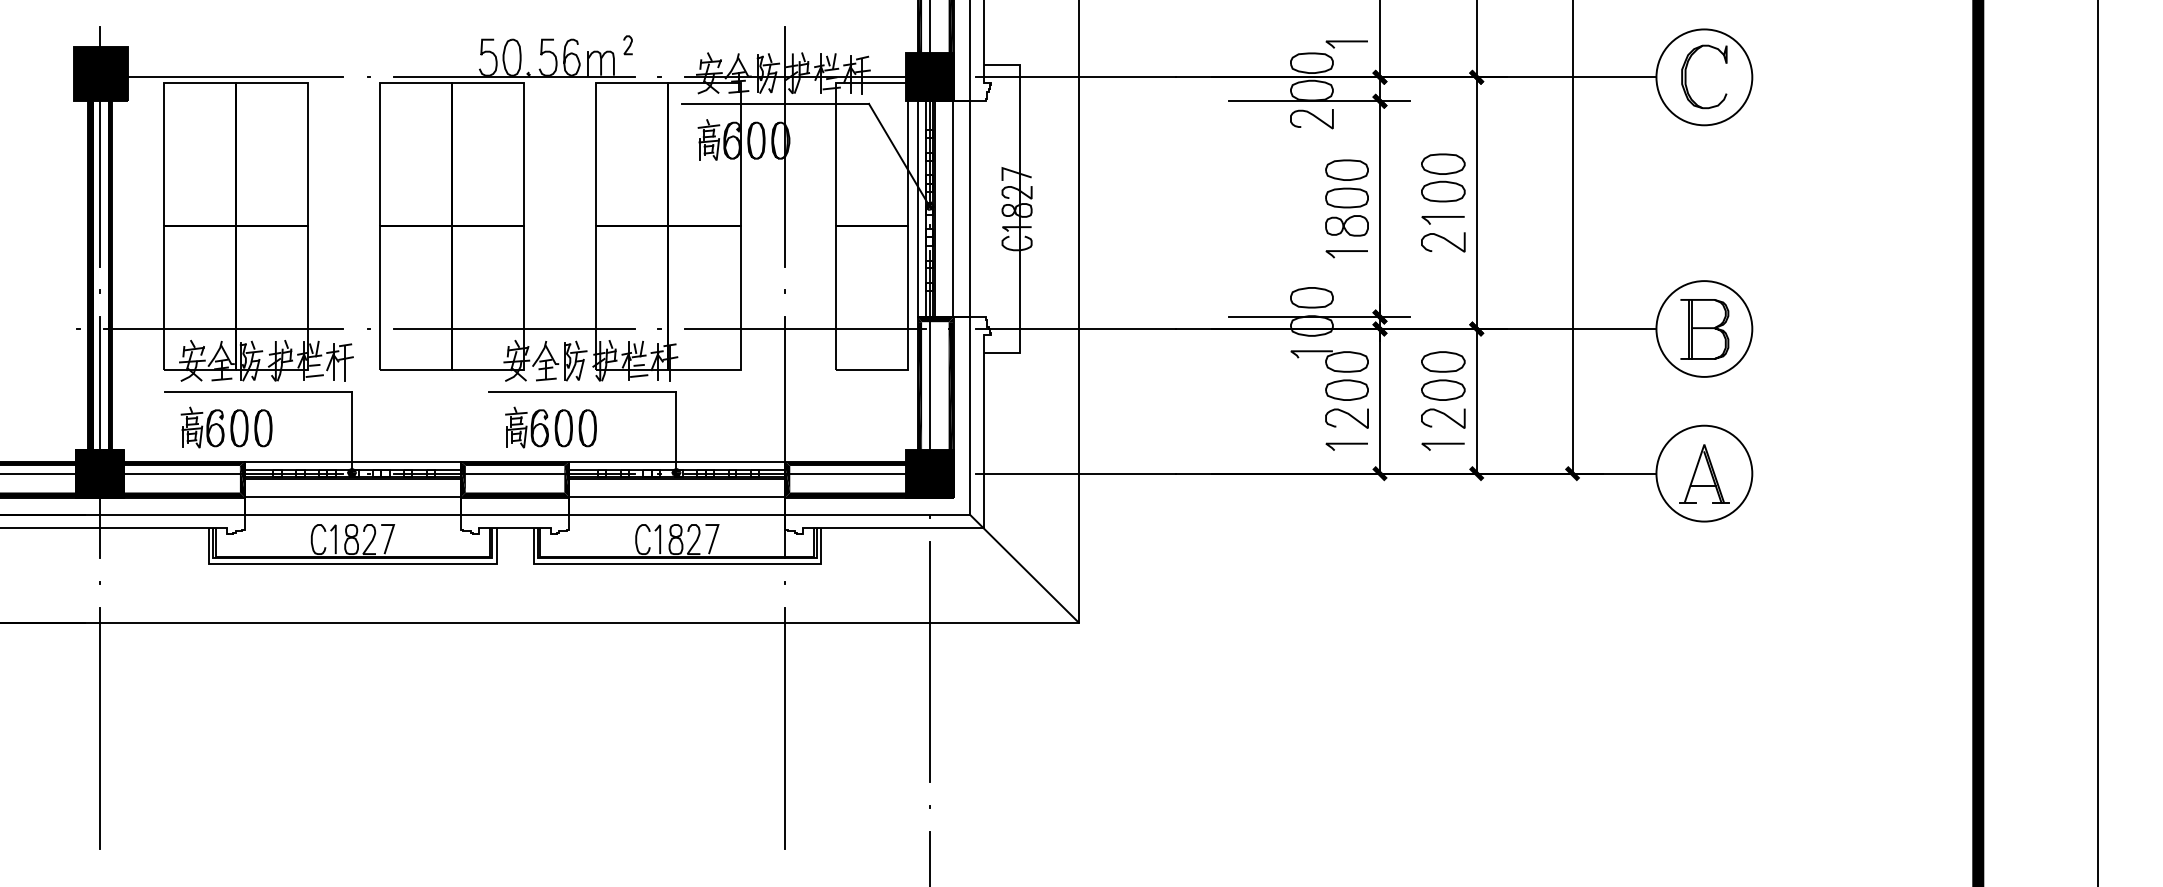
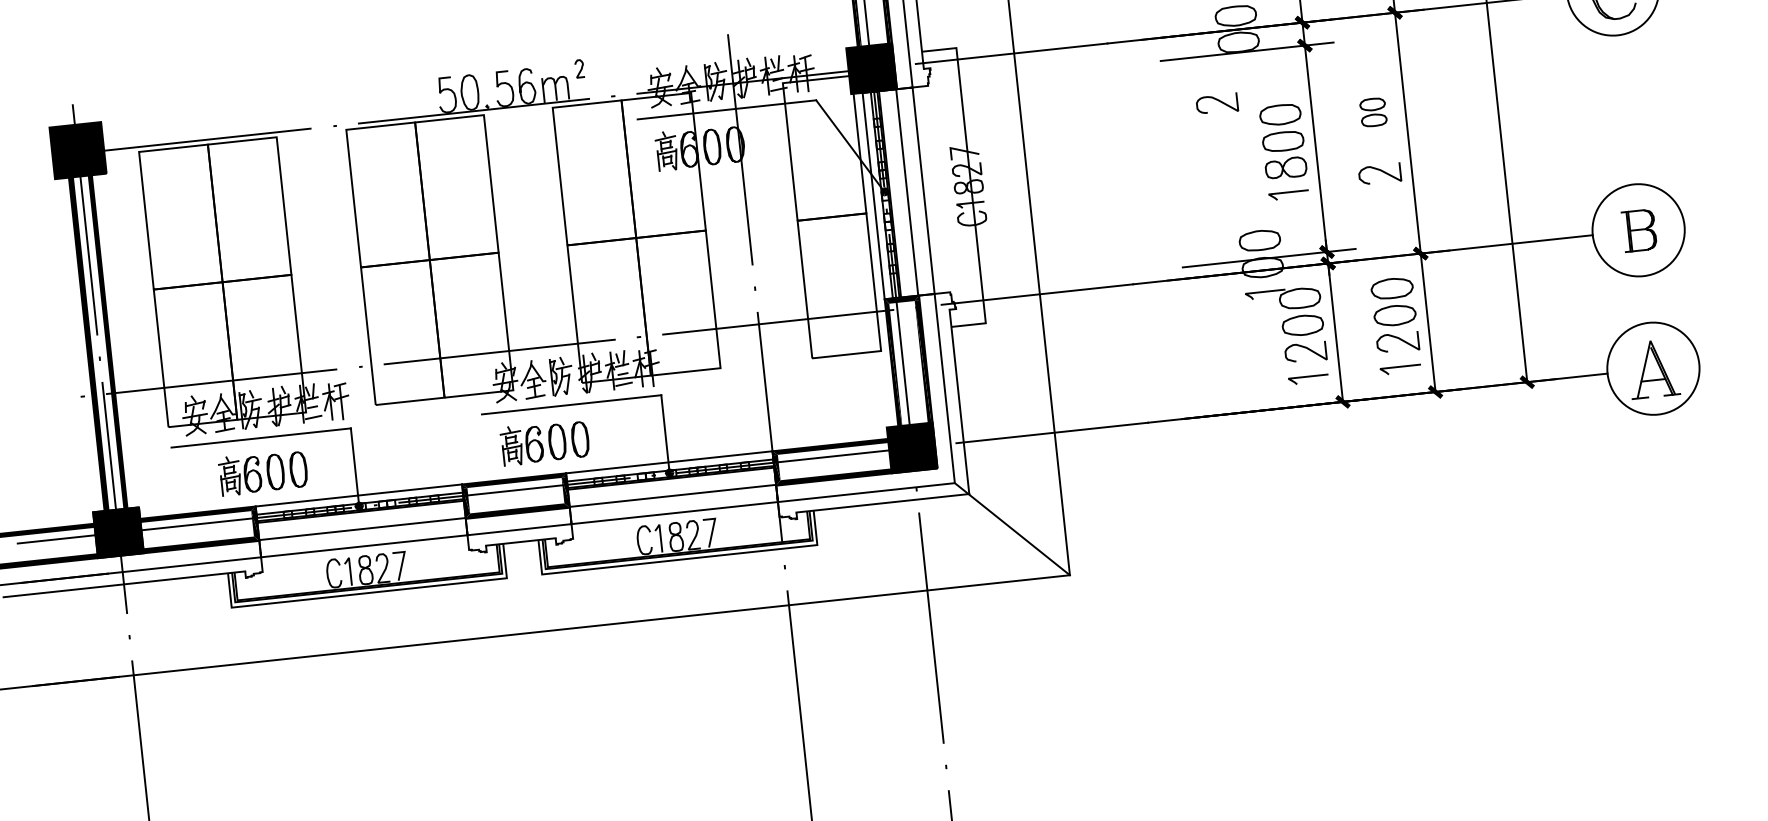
curve: (1313, 116) -> (1218, 101), moved
part: (1443, 177) -> (1373, 111), size x0.6
line: (1442, 217) -> (1376, 150), removed
part: (1704, 329) -> (1638, 230), size x0.7
part: (226, 427) -> (263, 472), moved

